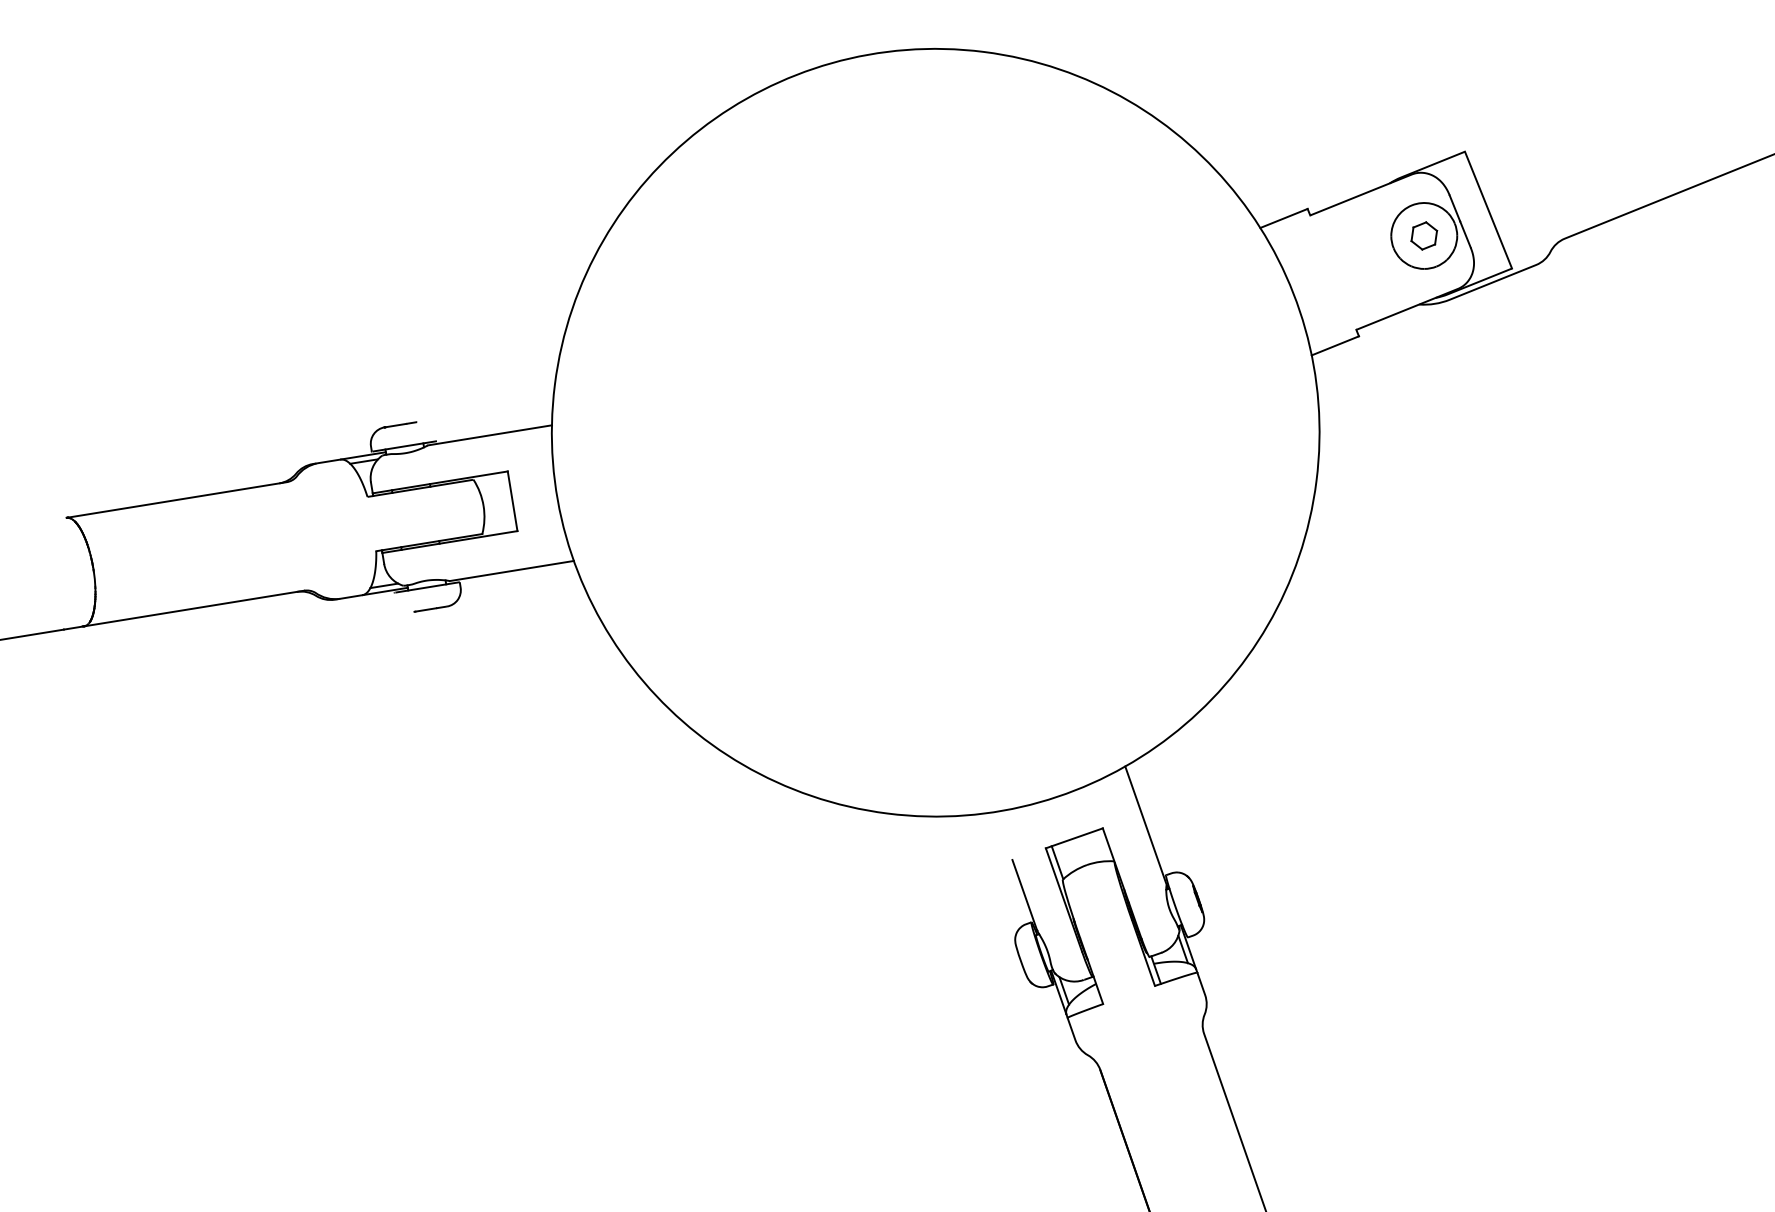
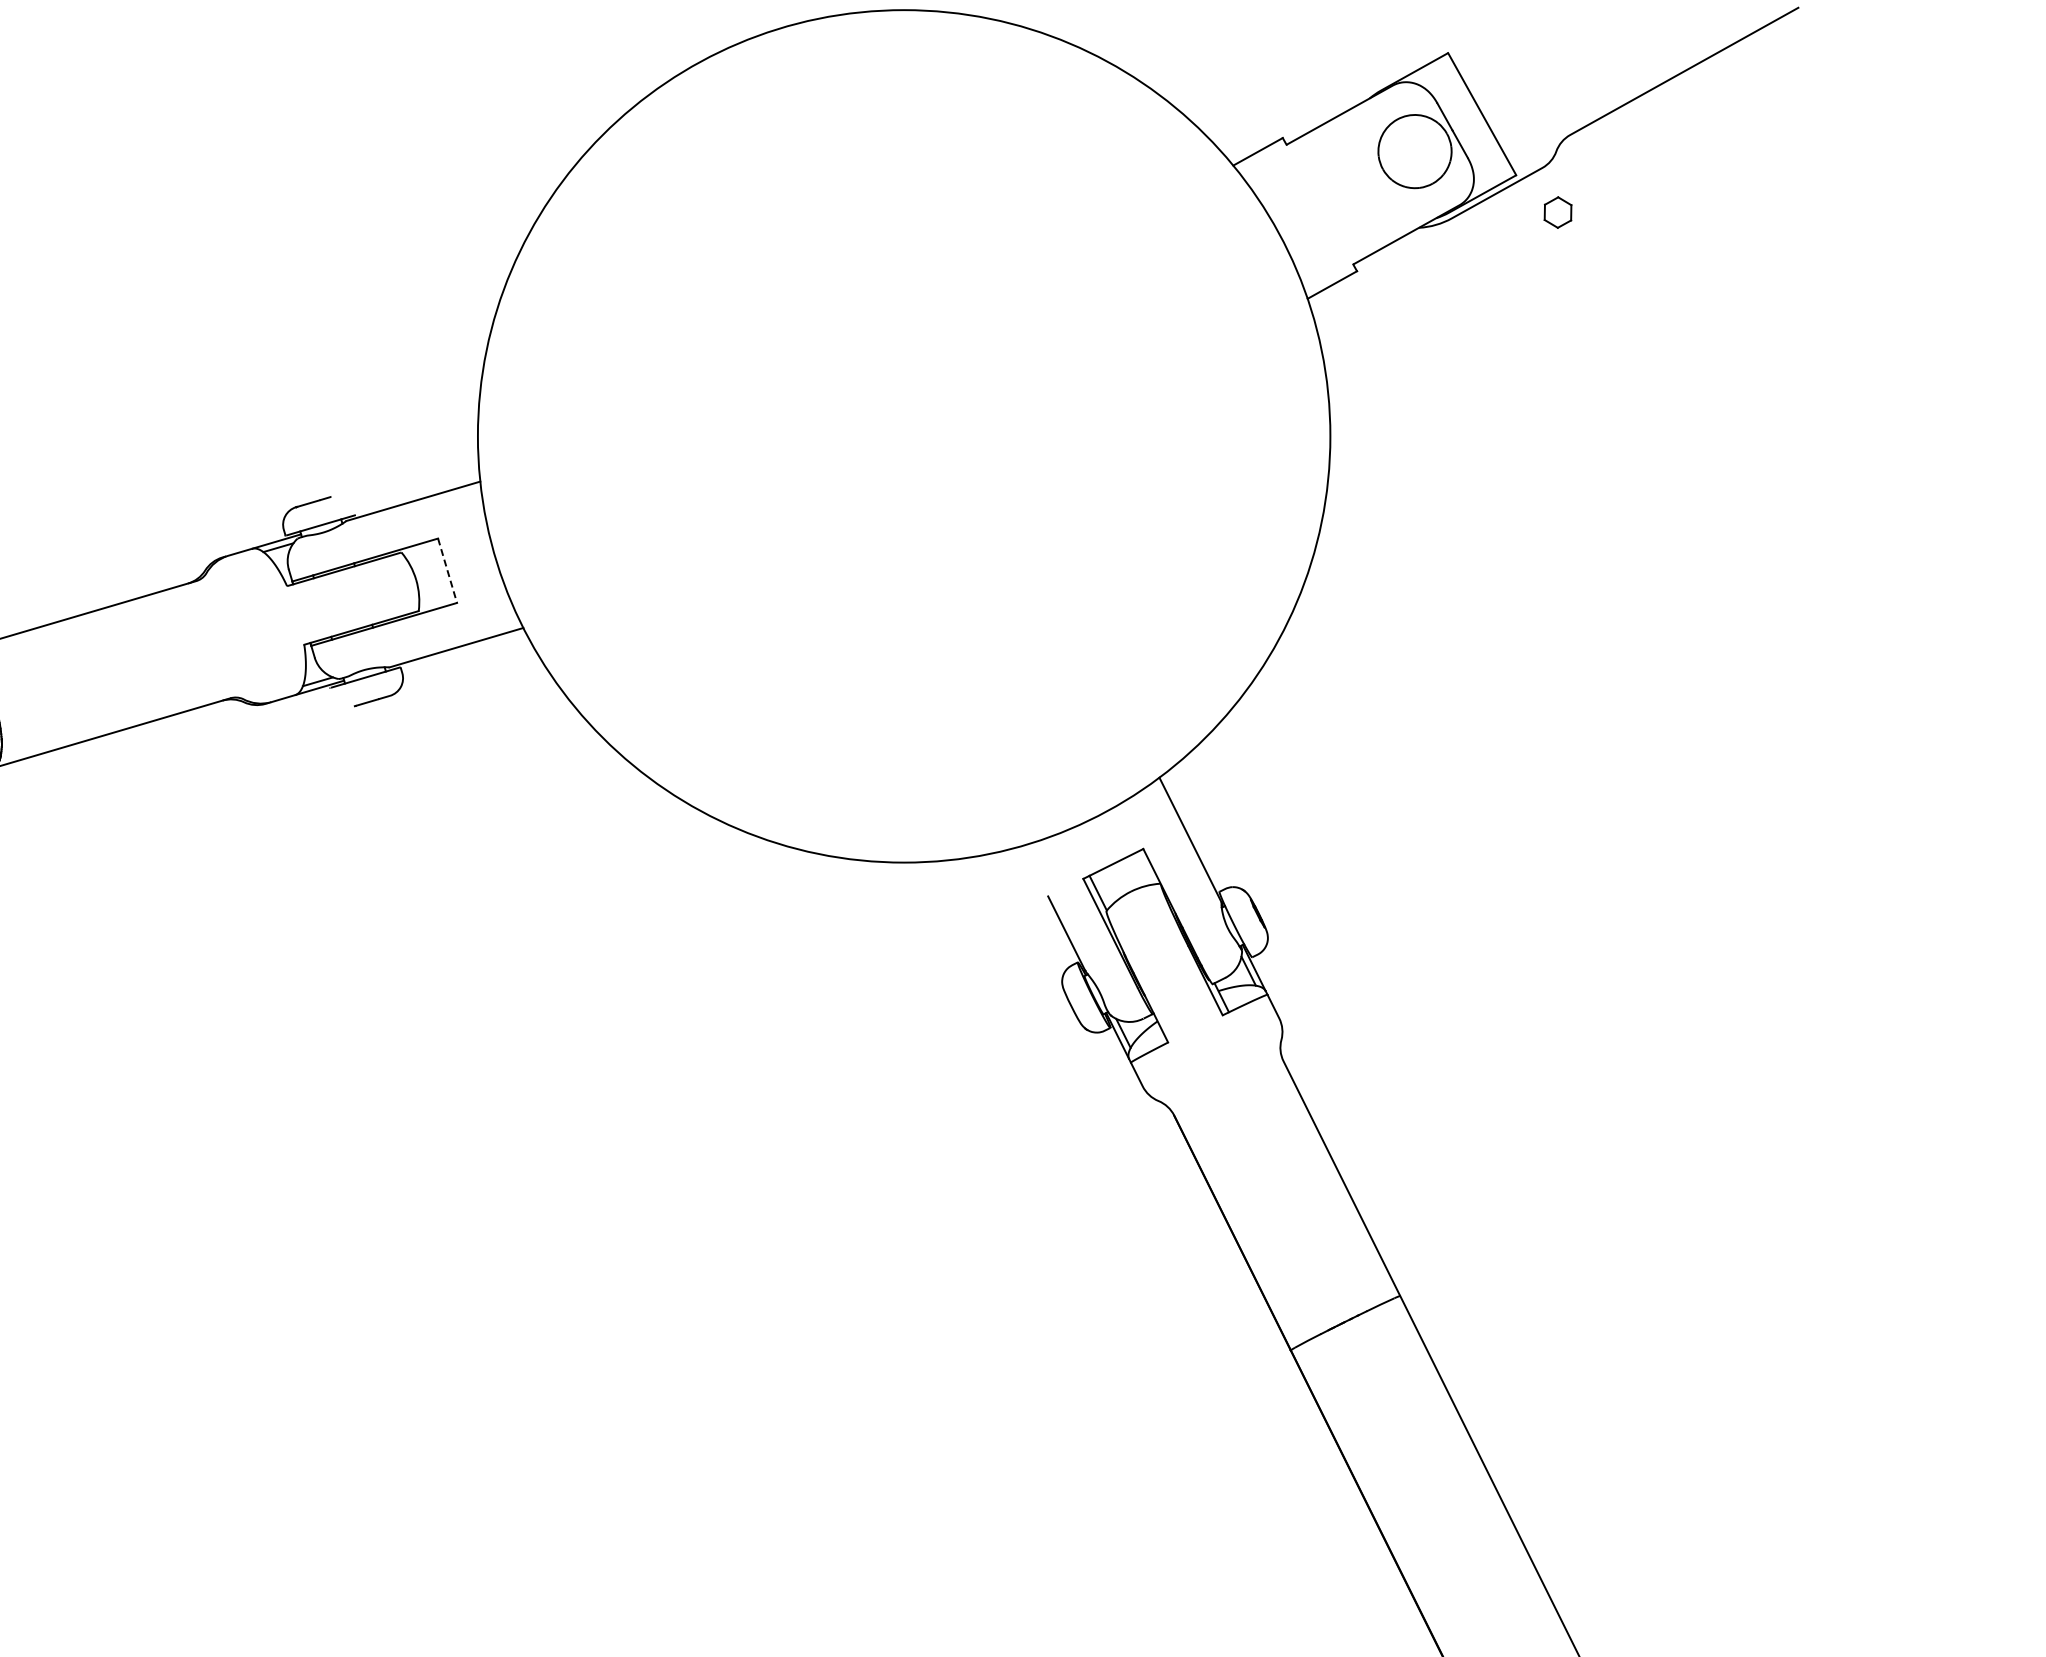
part: (1423, 235) -> (1557, 212), moved
line: (512, 501) -> (447, 570), solid -> dashed

